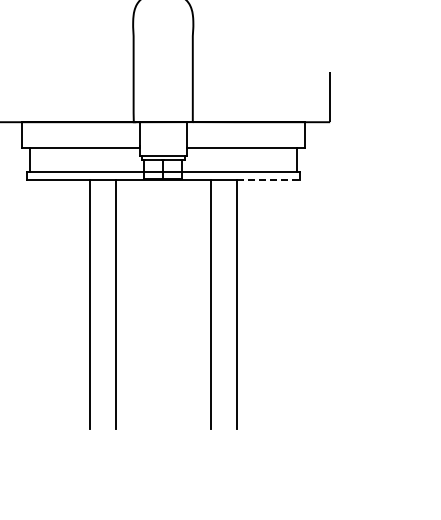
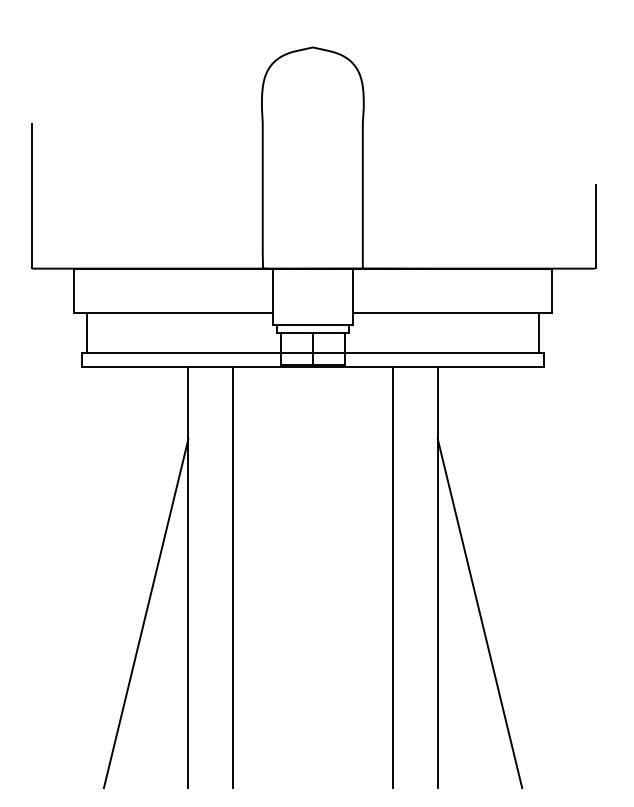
line: (268, 180) -> (490, 367), dashed -> solid
line: (64, 326) -> (145, 614), added
line: (262, 326) -> (480, 614), added

